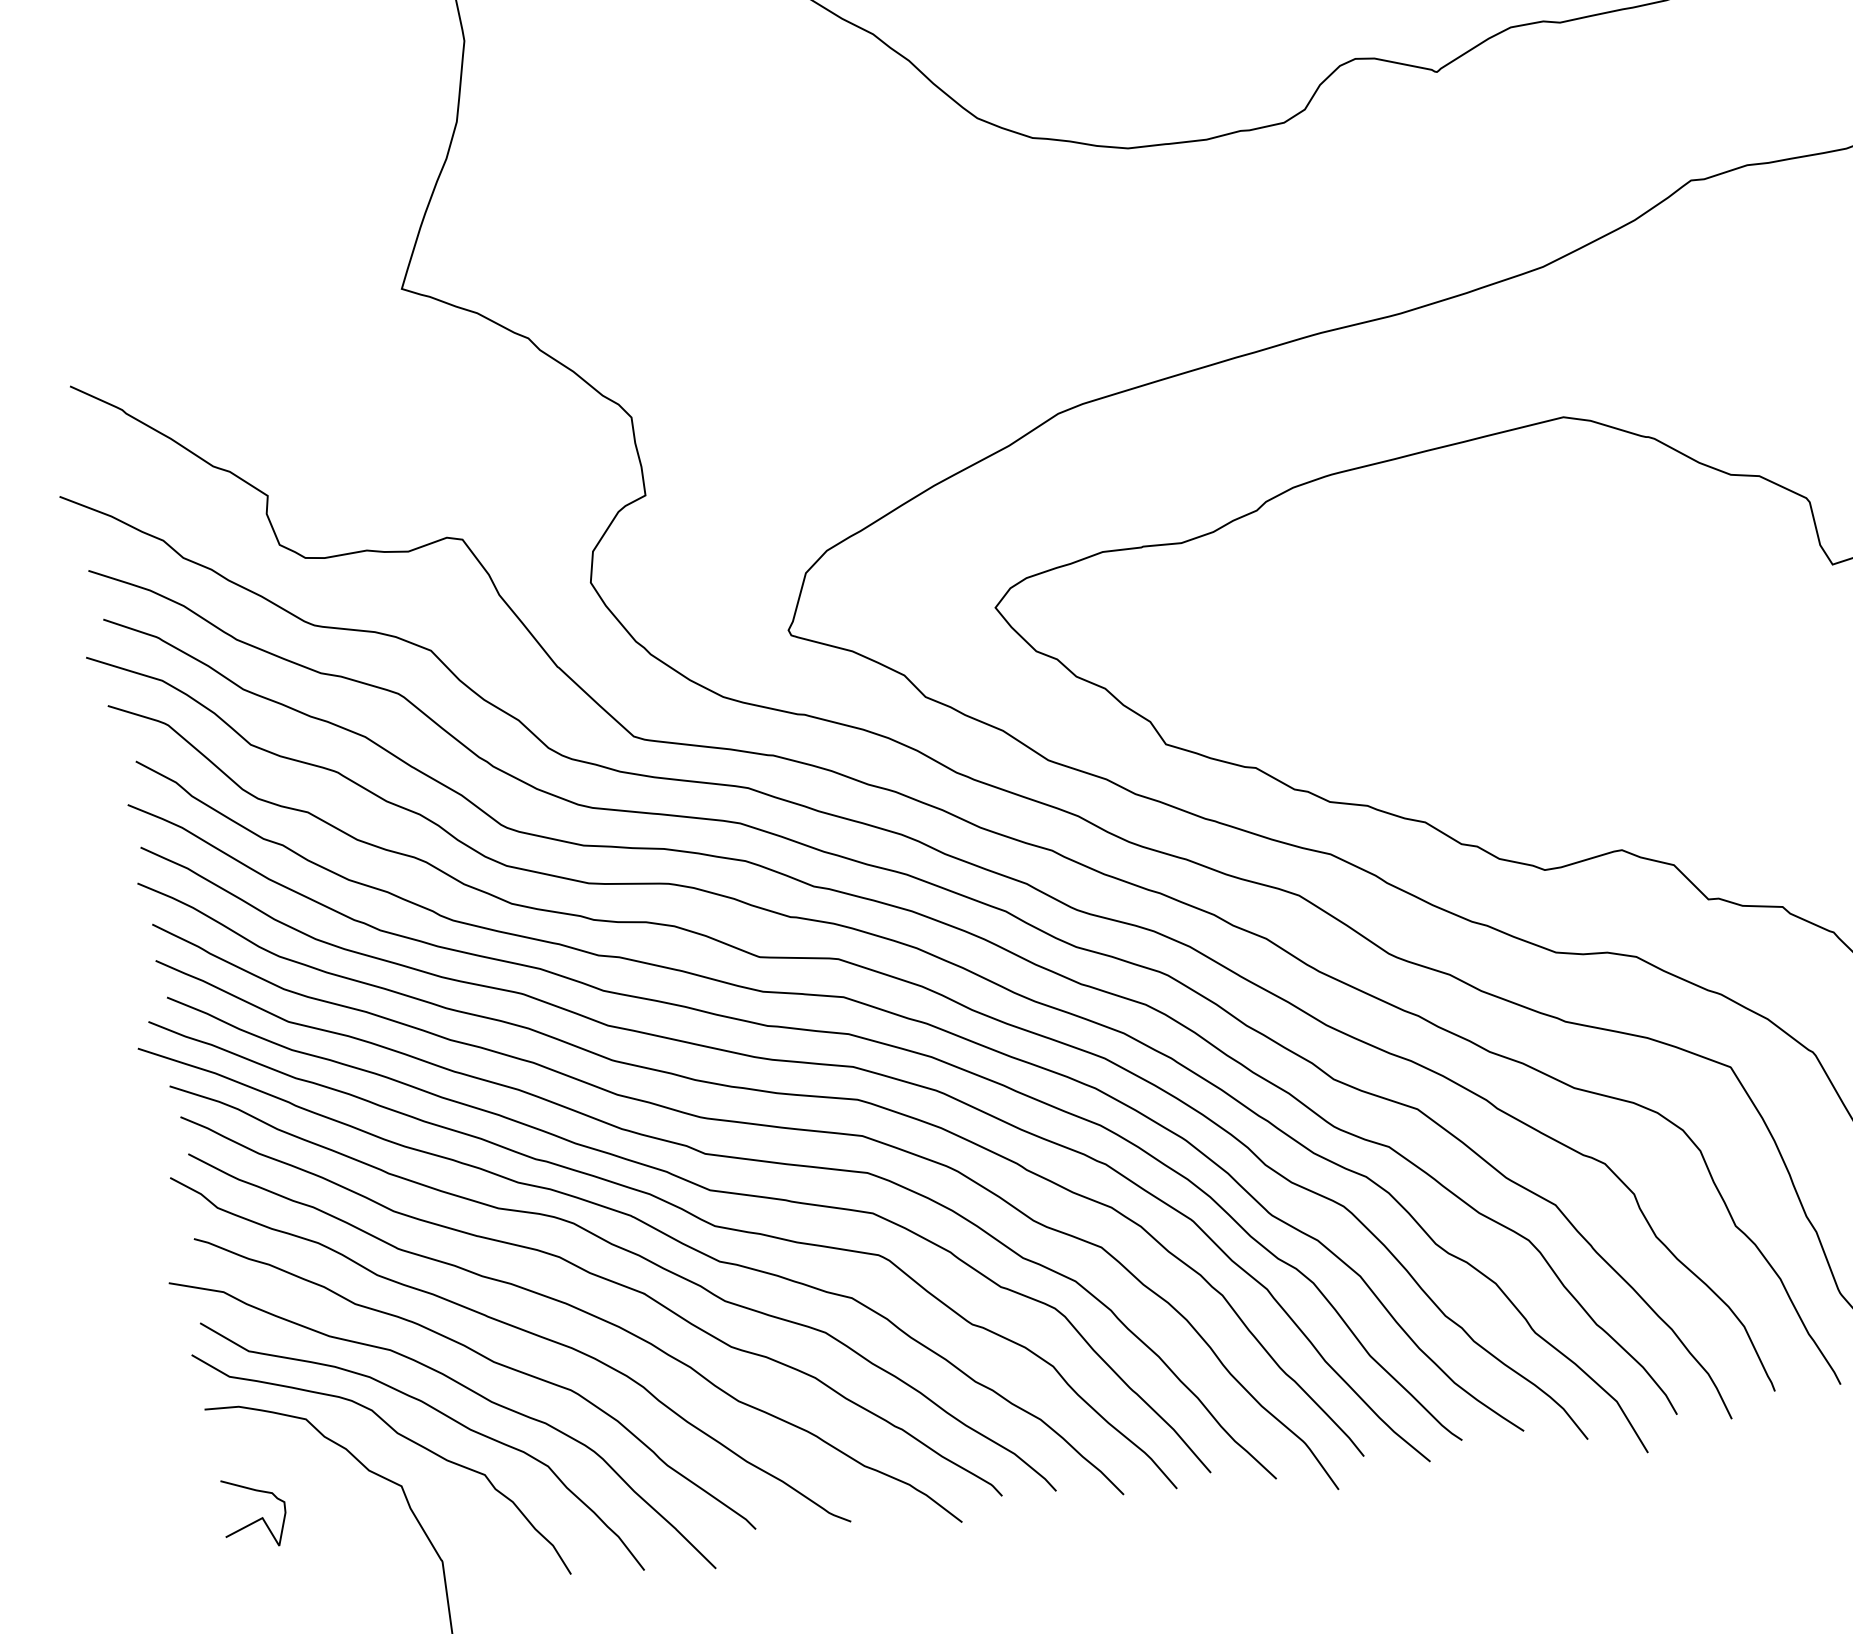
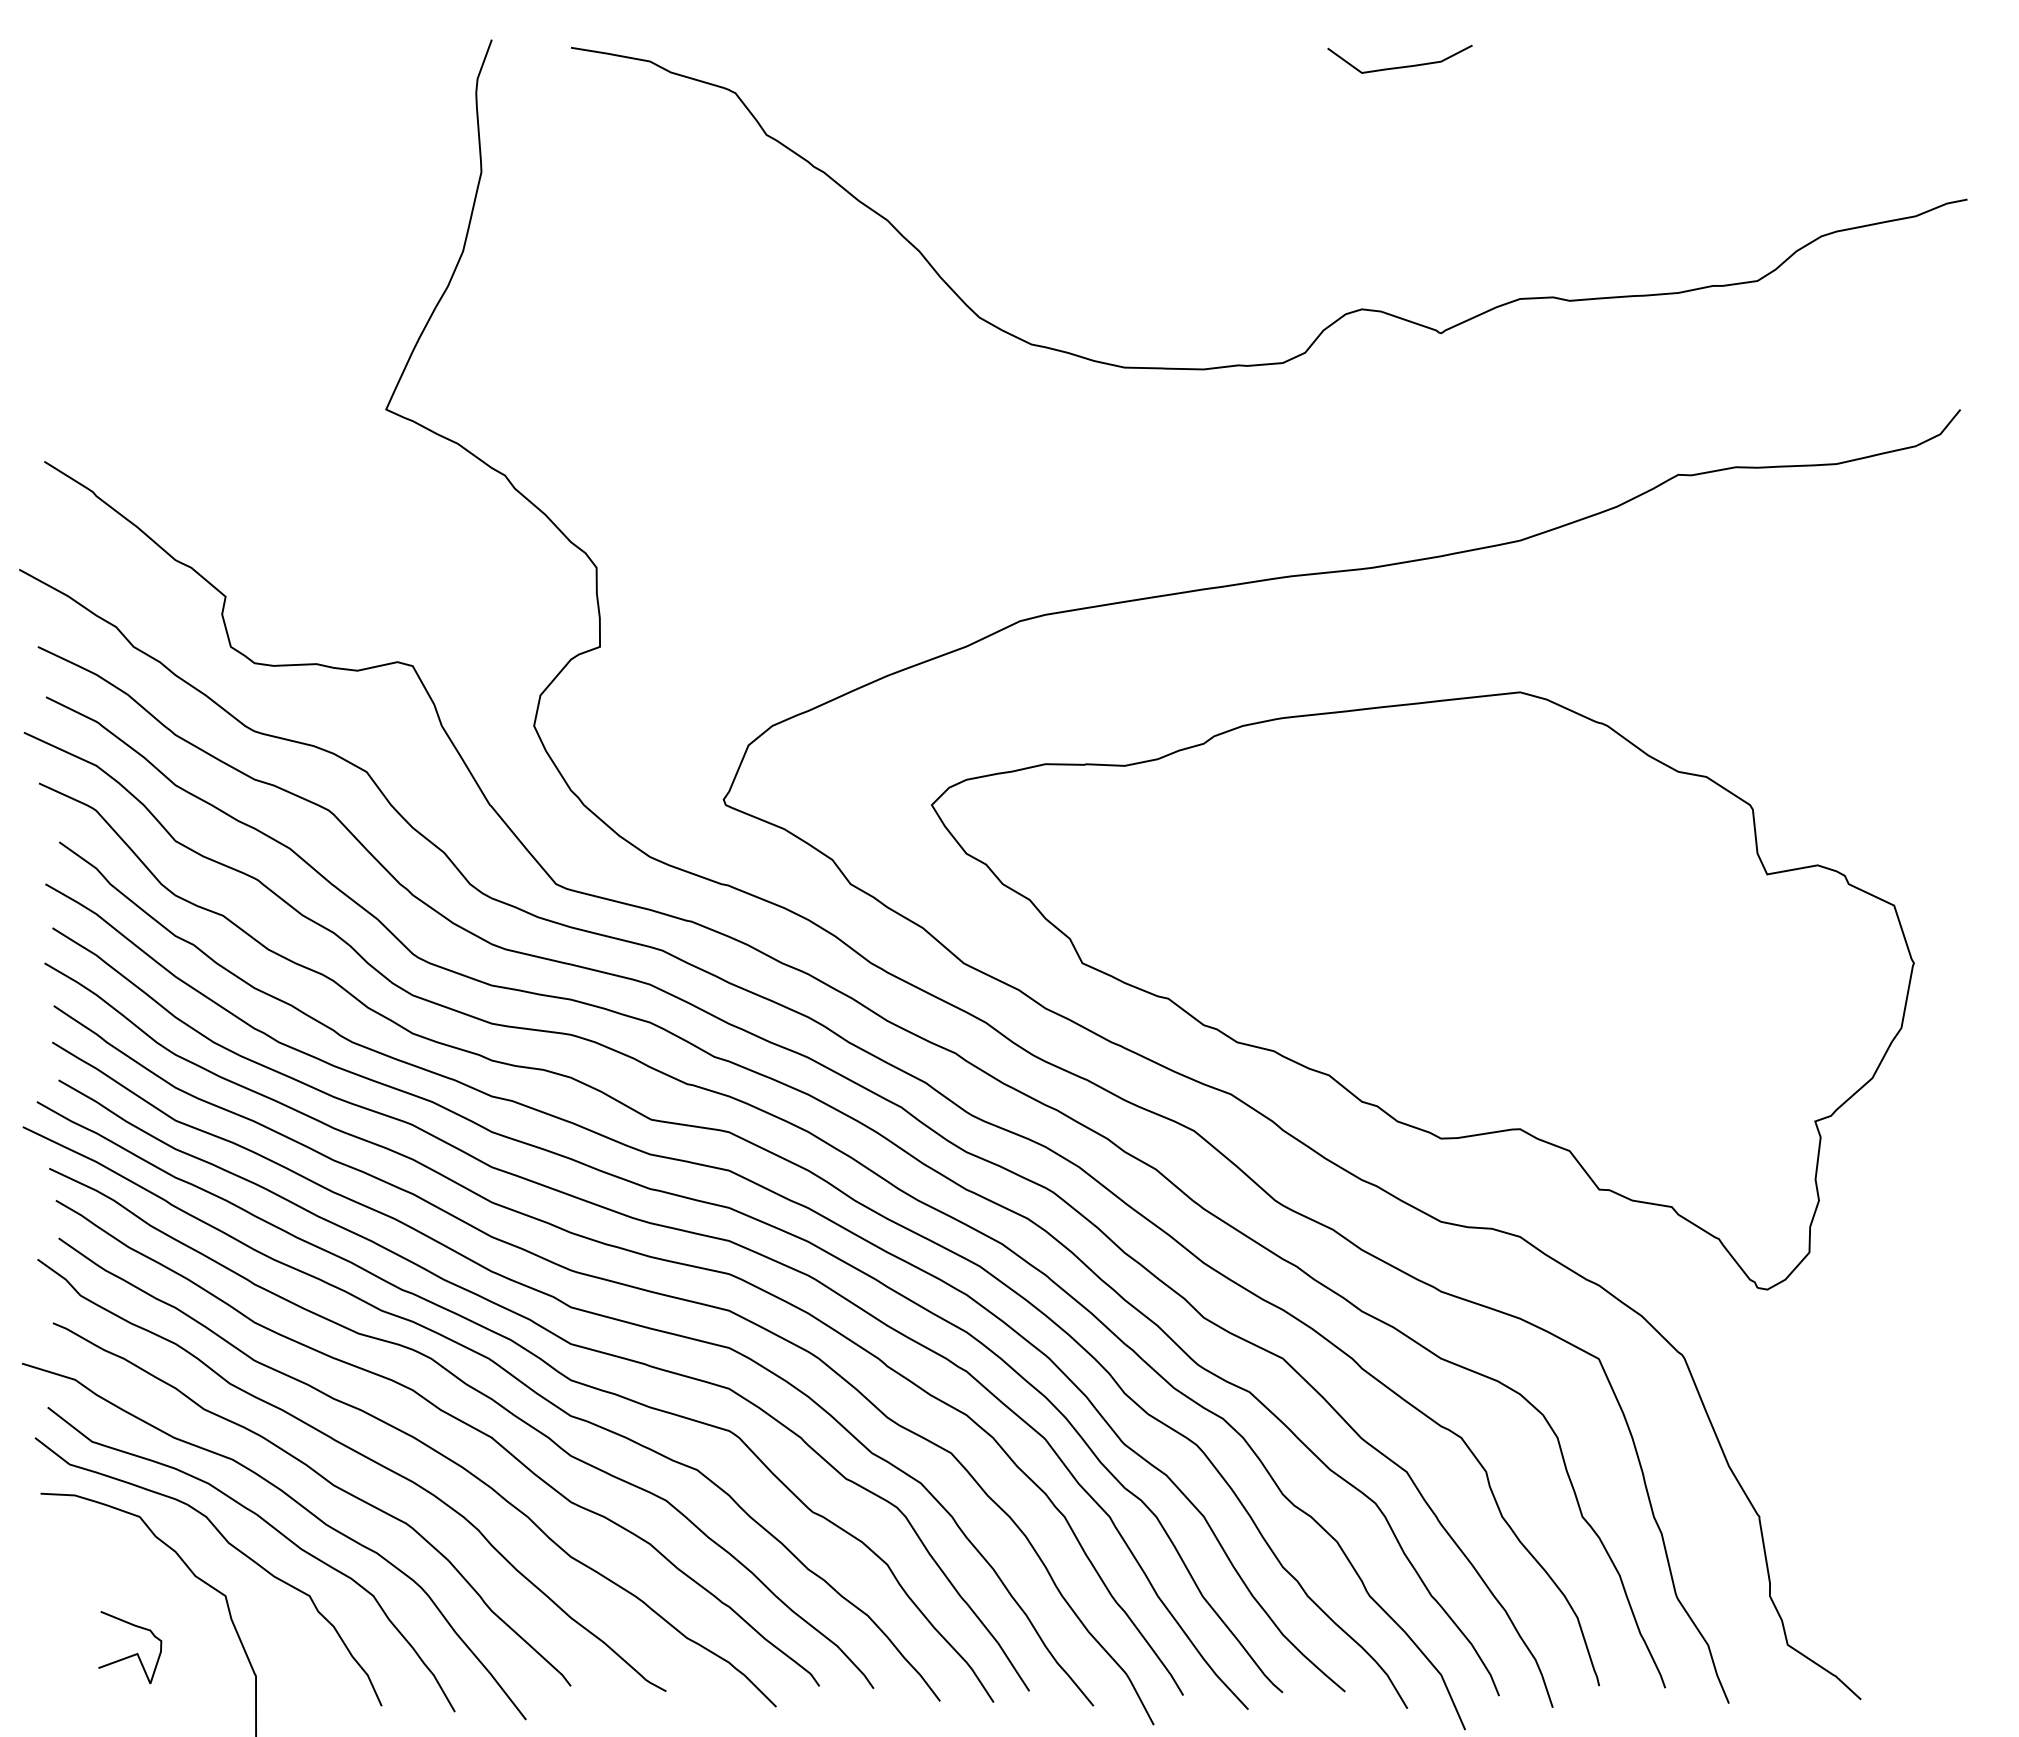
curve: (257, 1519) -> (132, 1654), moved

